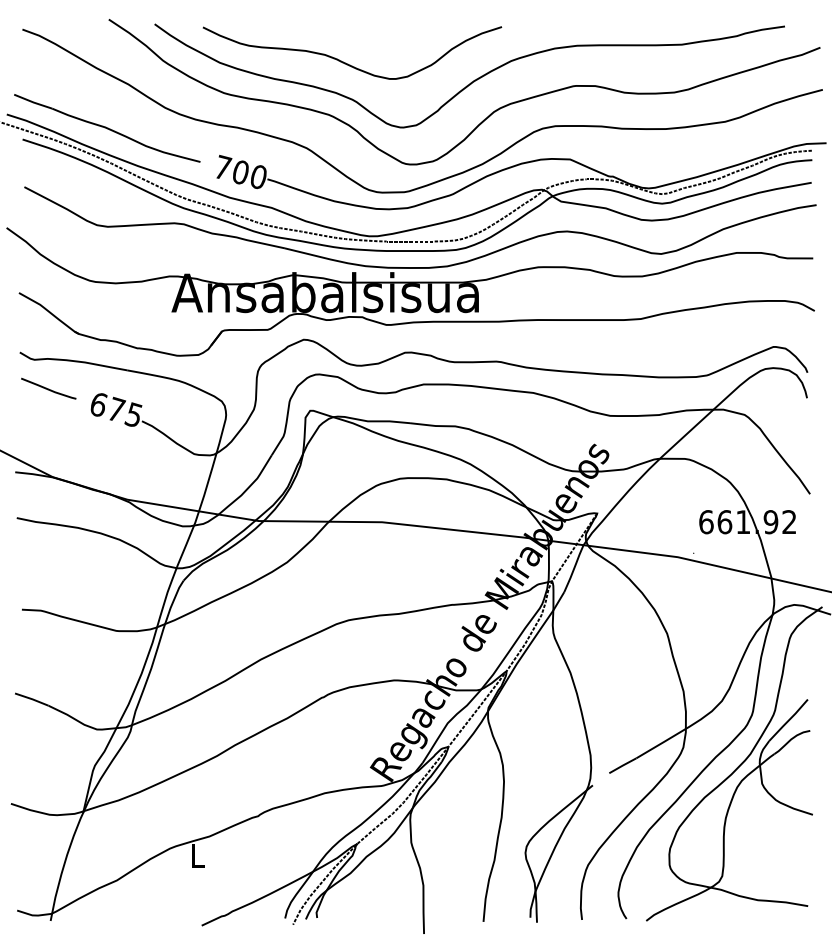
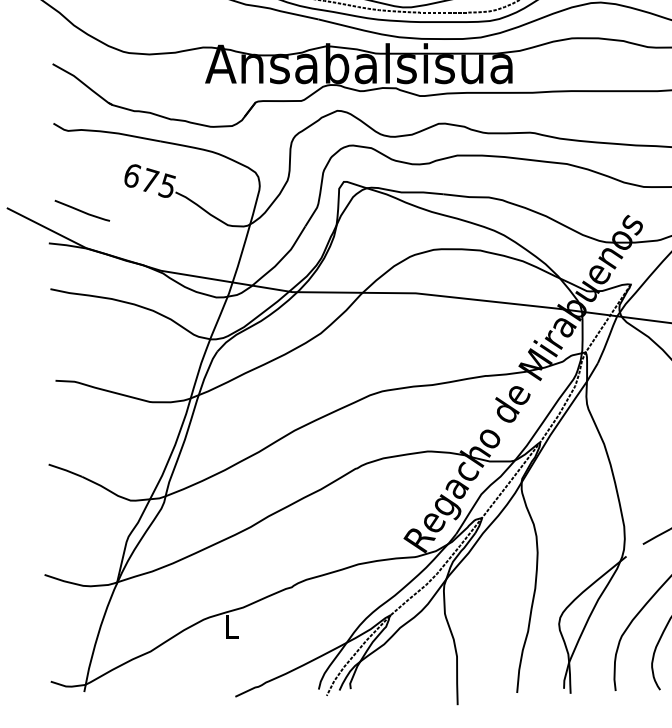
line: (48, 388) -> (82, 210), moved

